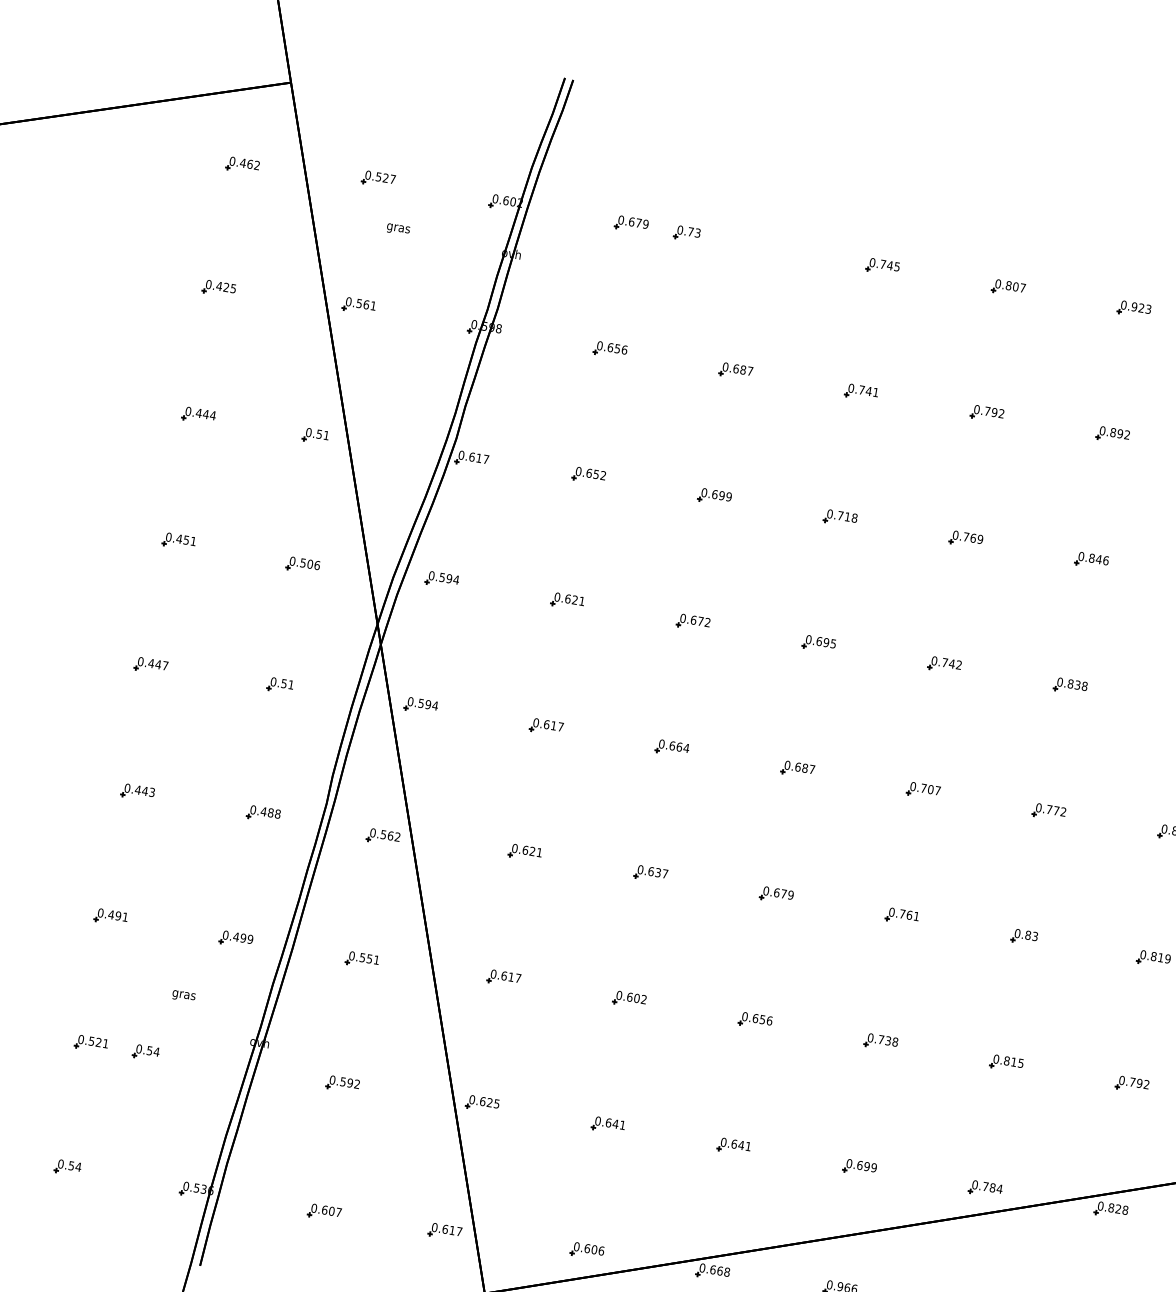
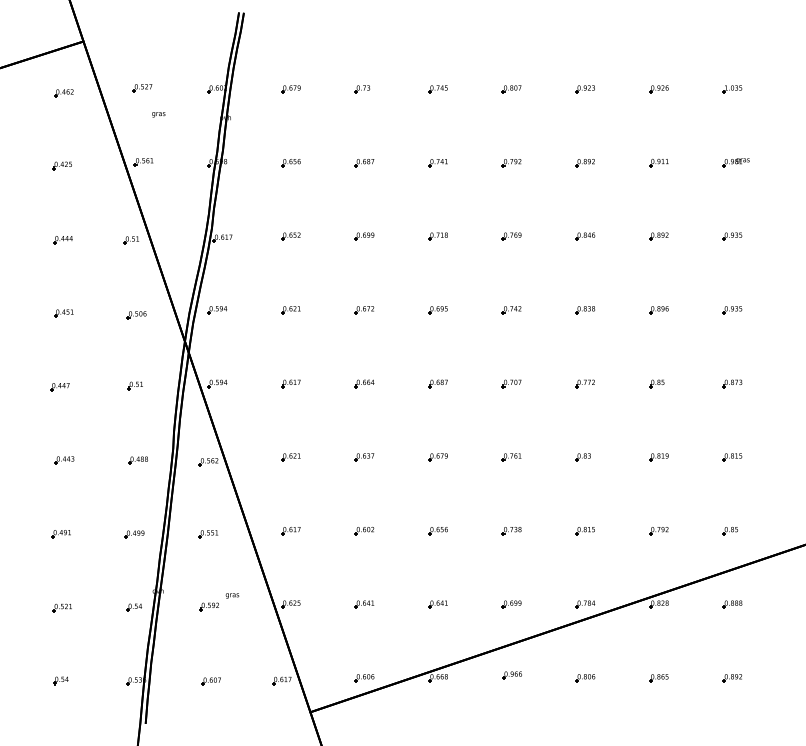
part: (686, 233) -> (362, 89), moved
text: (184, 995) -> (232, 595), moved
part: (144, 1052) -> (133, 607), moved

